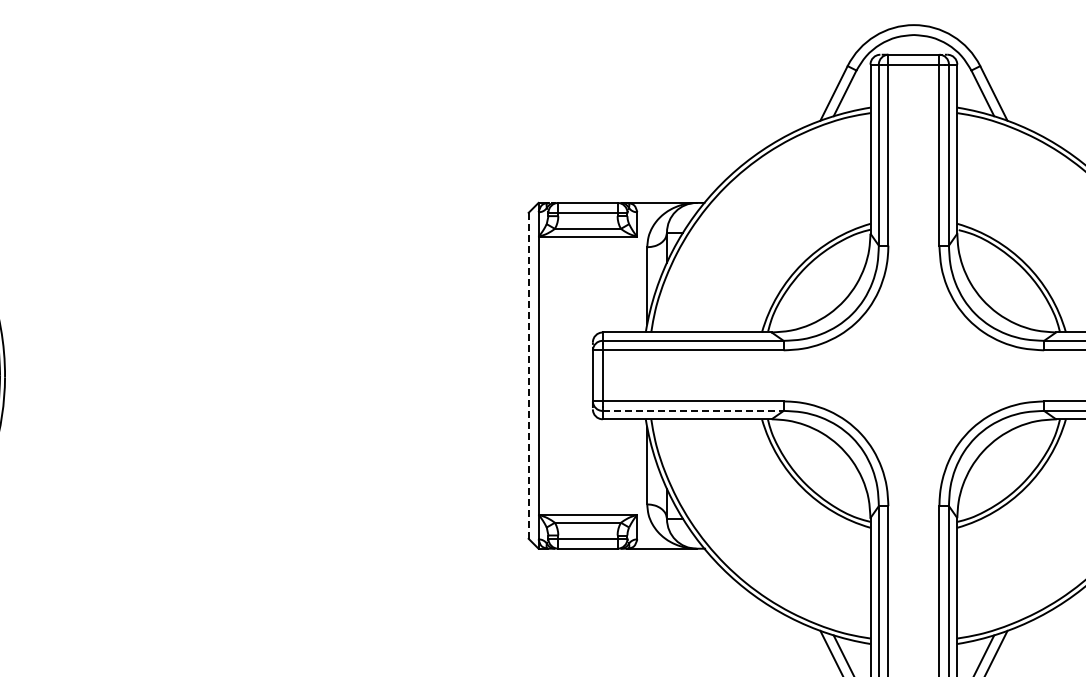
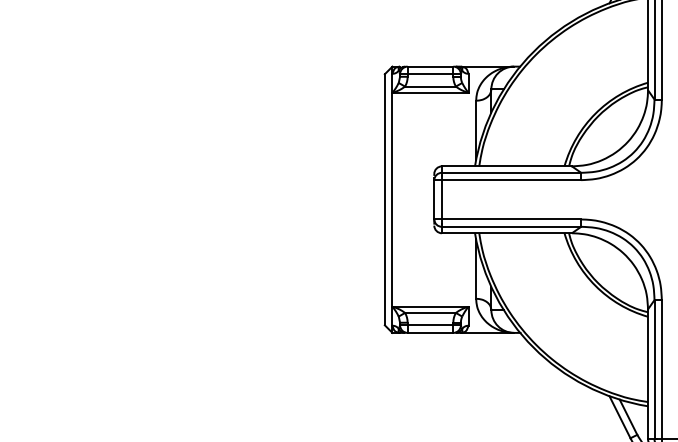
line: (528, 376) -> (384, 200), dashed -> solid
line: (693, 410) -> (511, 226), dashed -> solid

